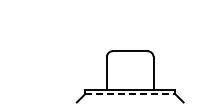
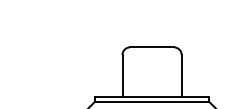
line: (130, 94) -> (152, 102), dashed -> solid

